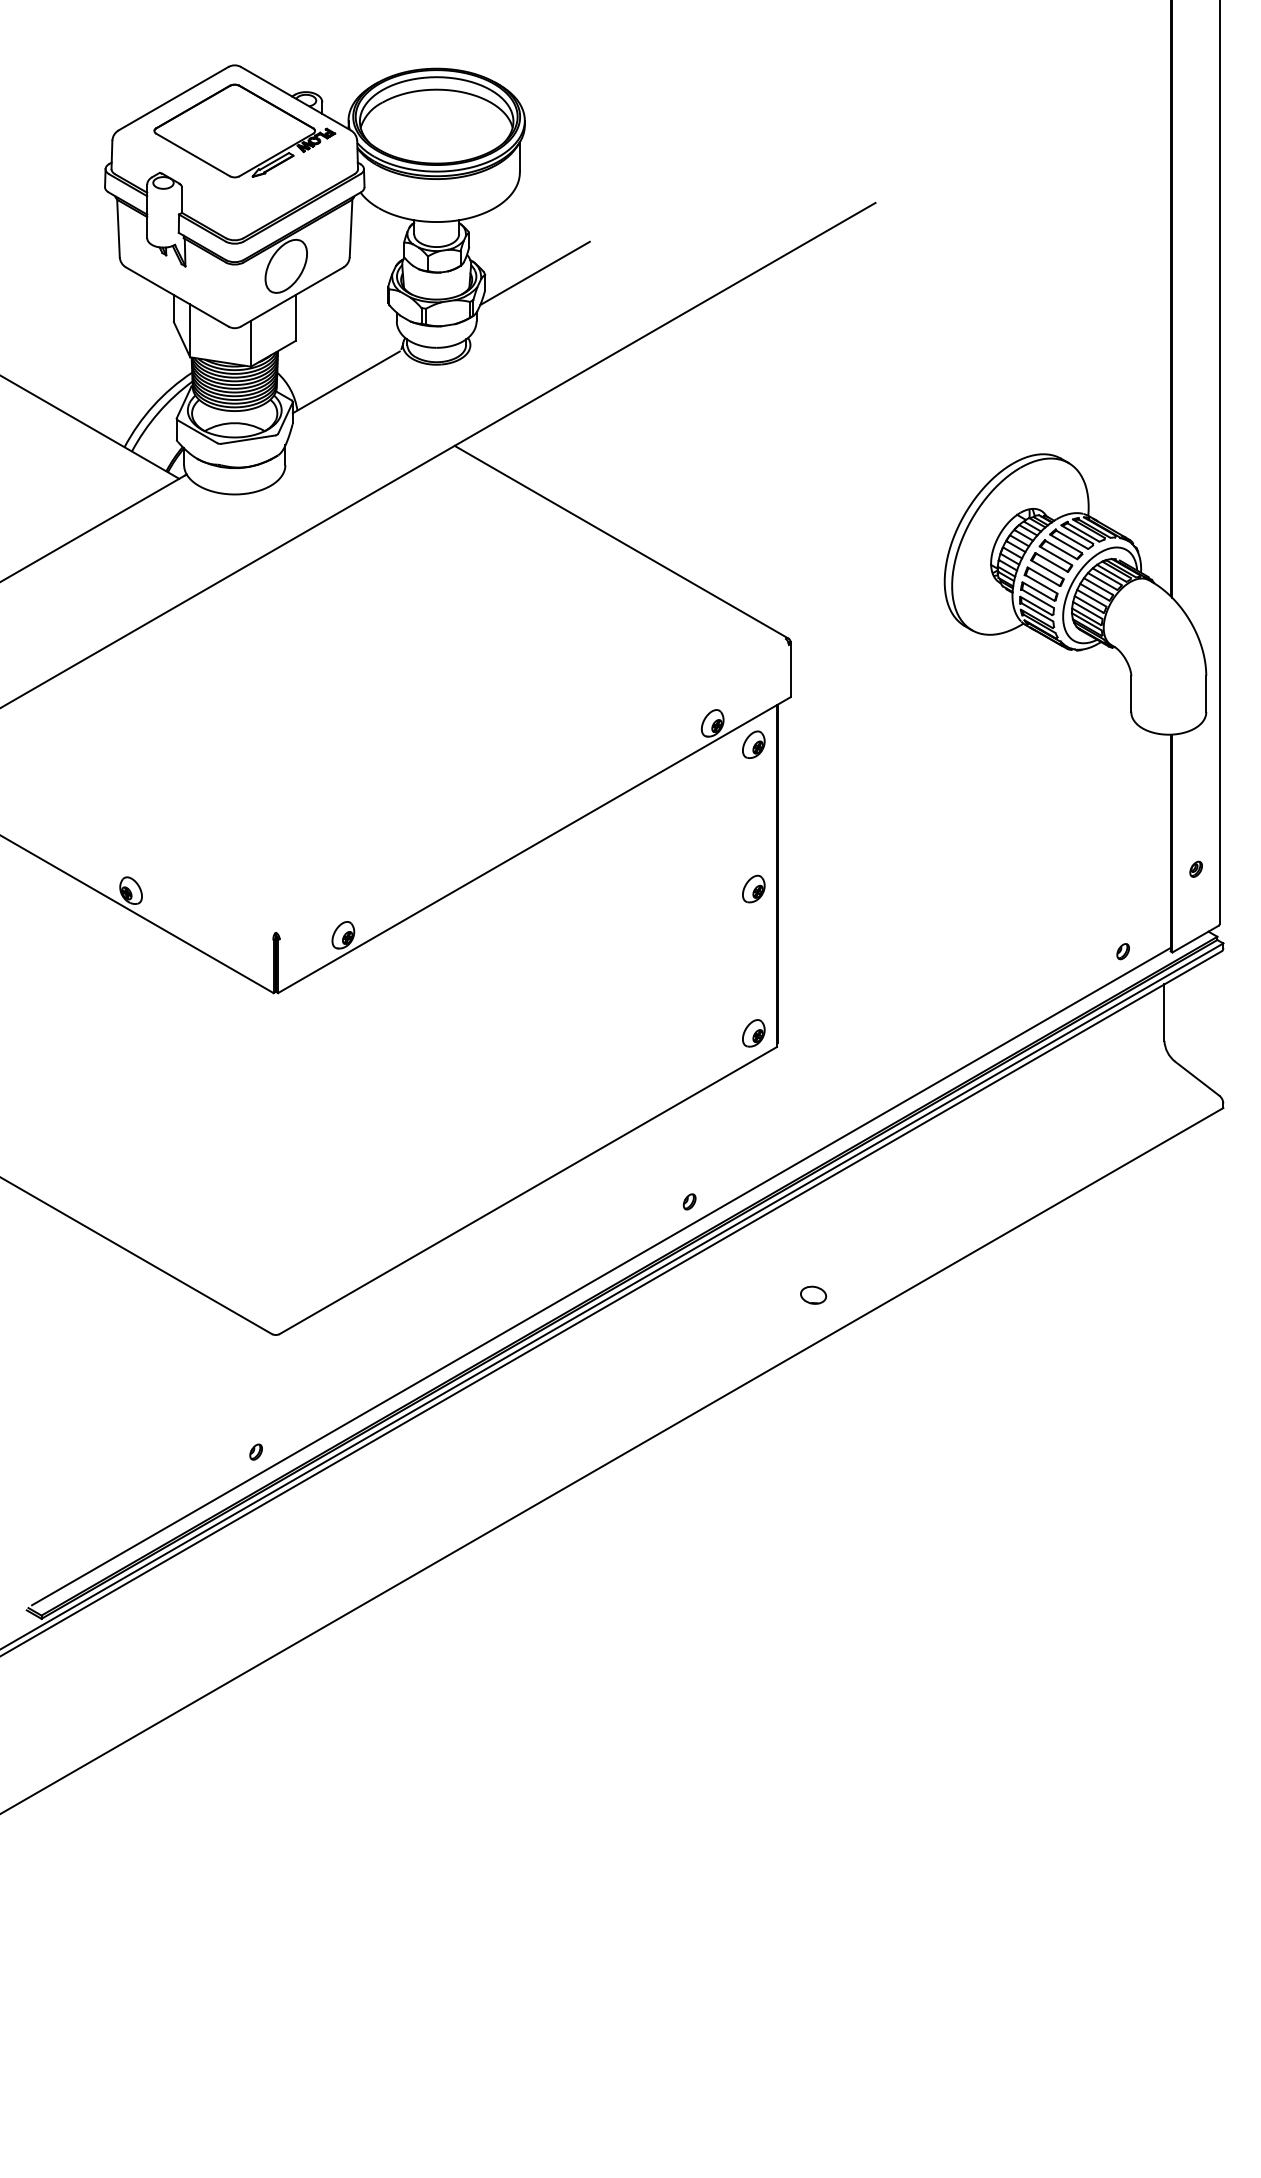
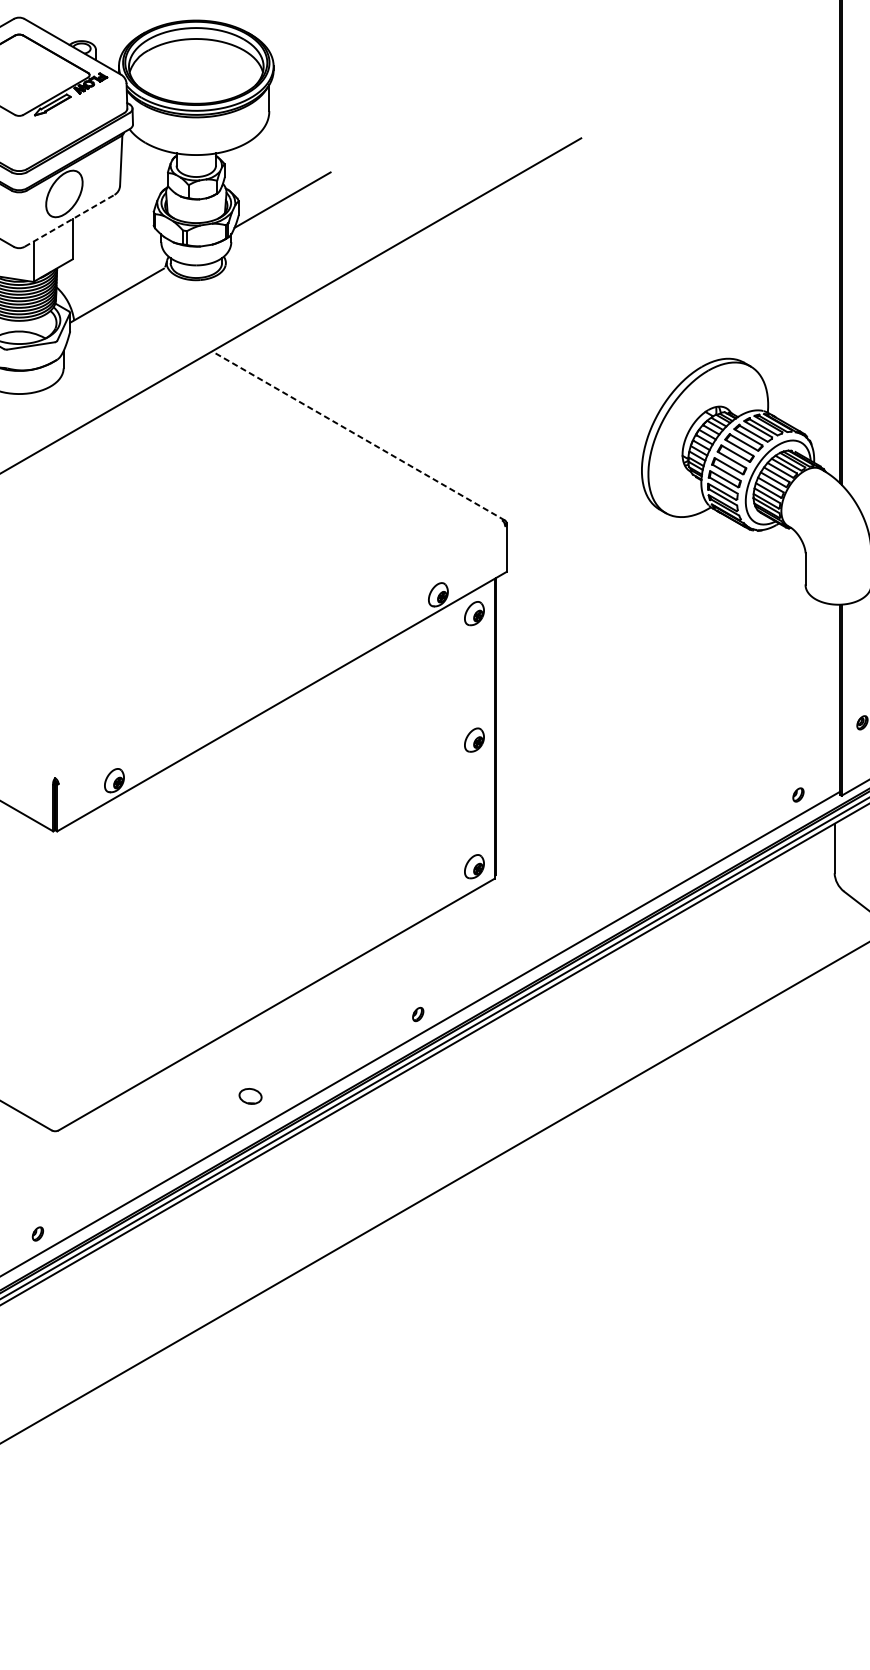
line: (292, 296) -> (69, 220), solid -> dashed
line: (621, 542) -> (358, 436), solid -> dashed
part: (813, 1294) -> (250, 1095), moved

